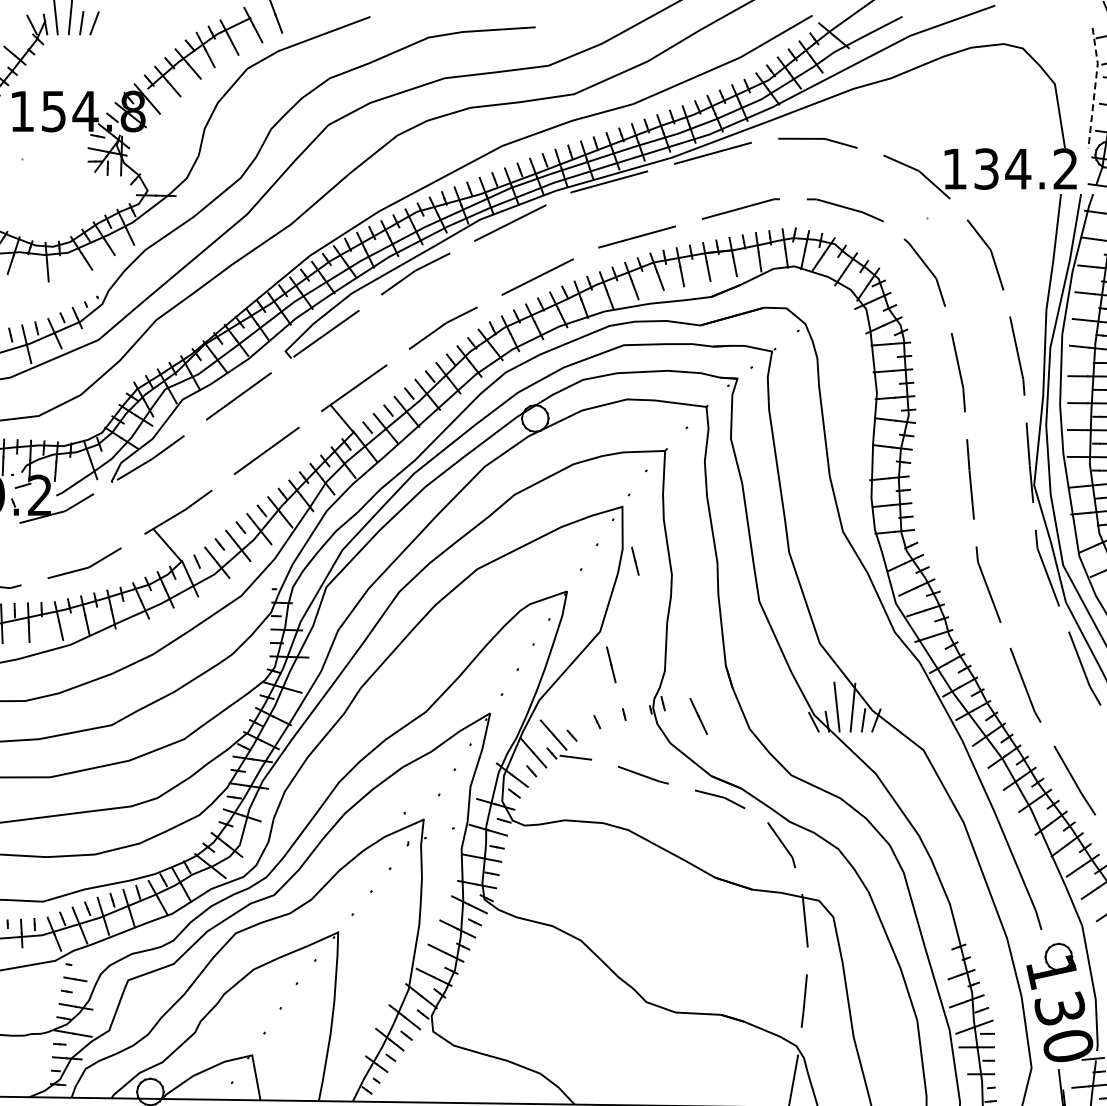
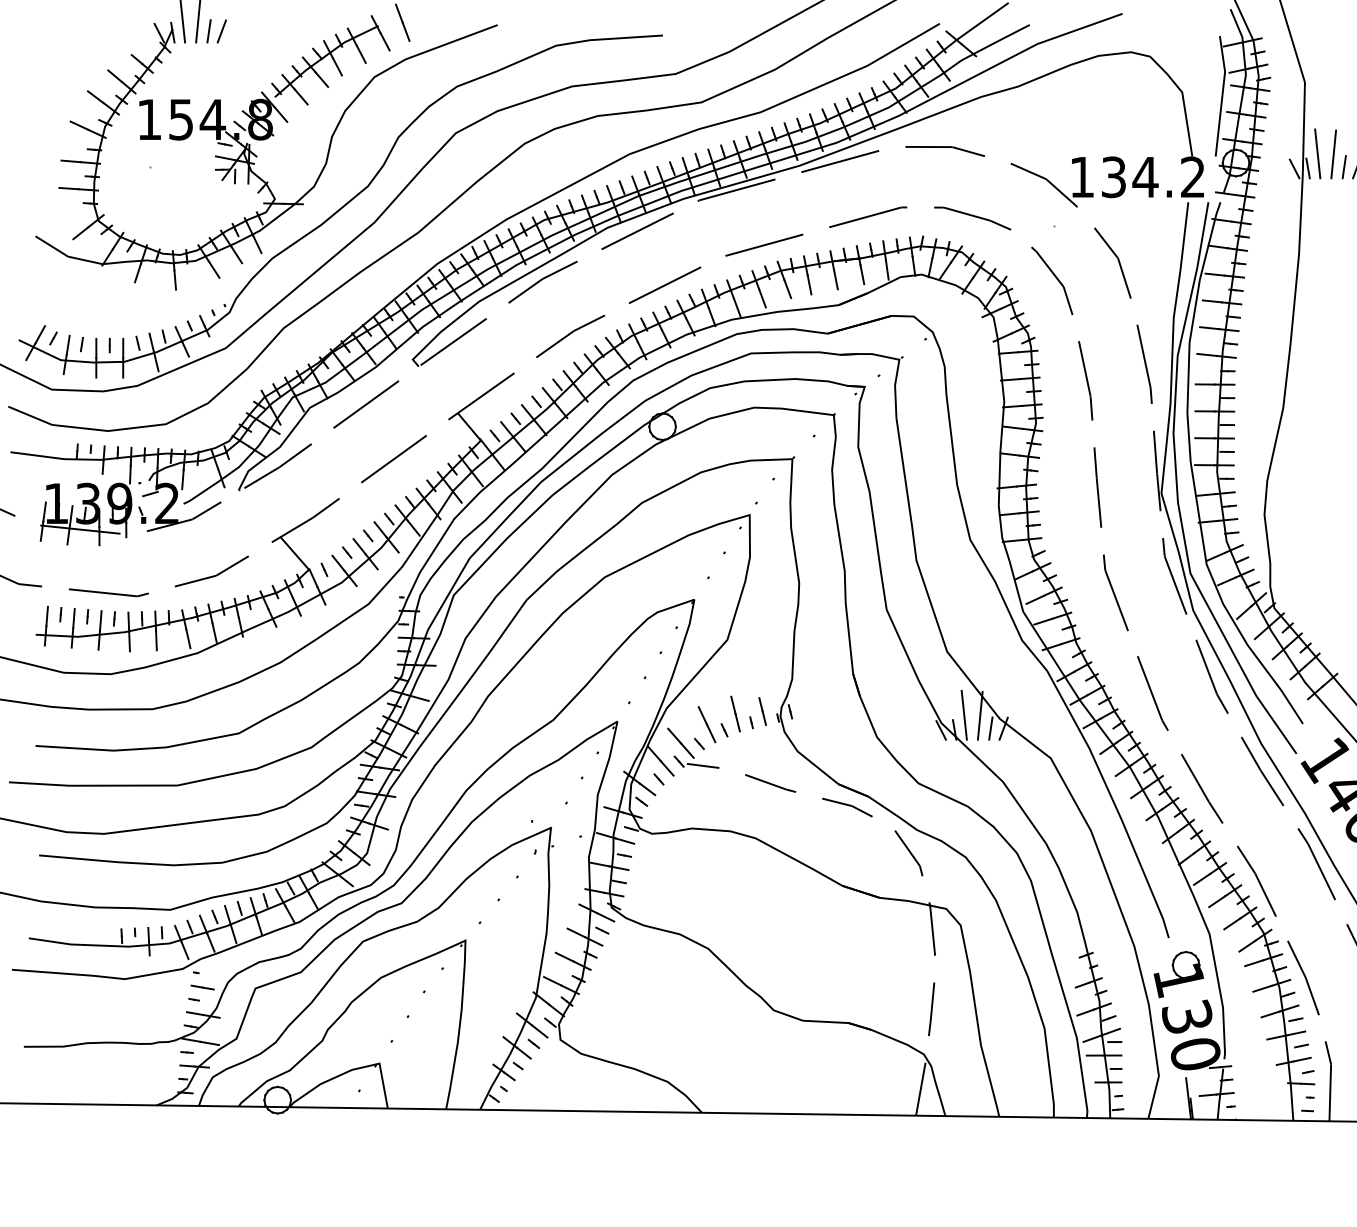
line: (1095, 87) -> (1222, 95), dashed -> solid
line: (635, 561) -> (762, 711), moved
line: (611, 664) -> (735, 713), moved
line: (698, 716) -> (706, 724), moved

